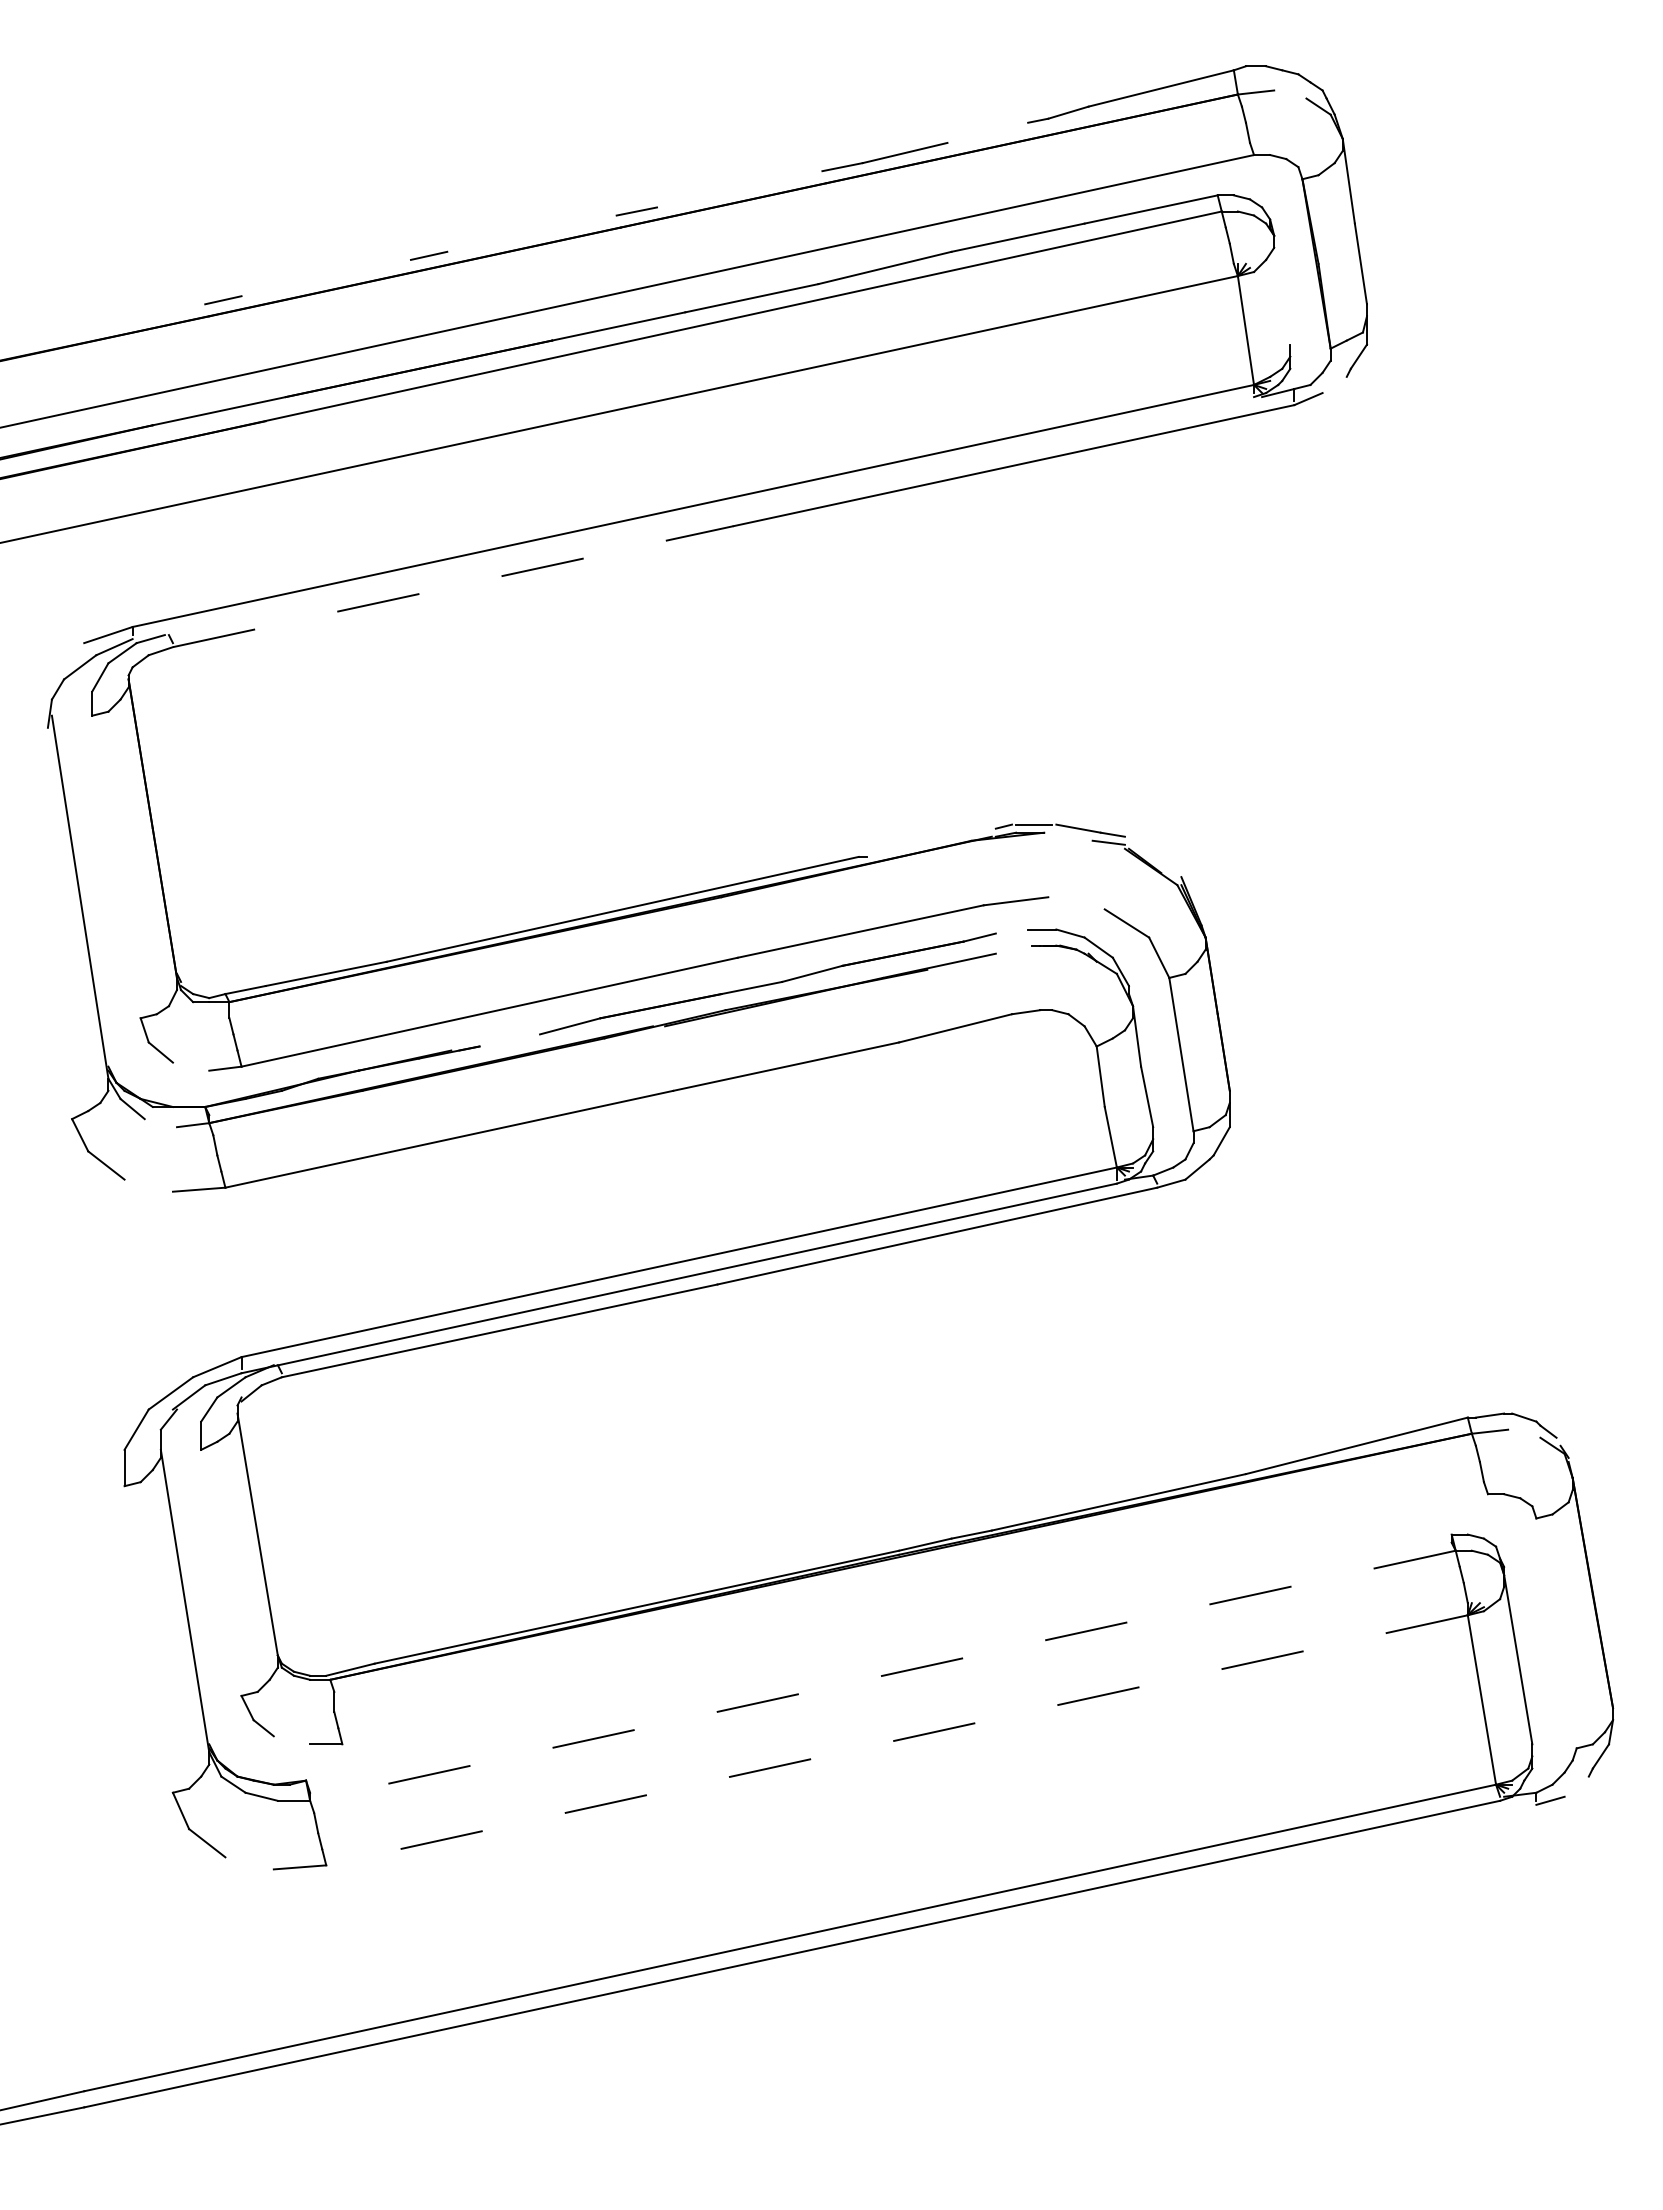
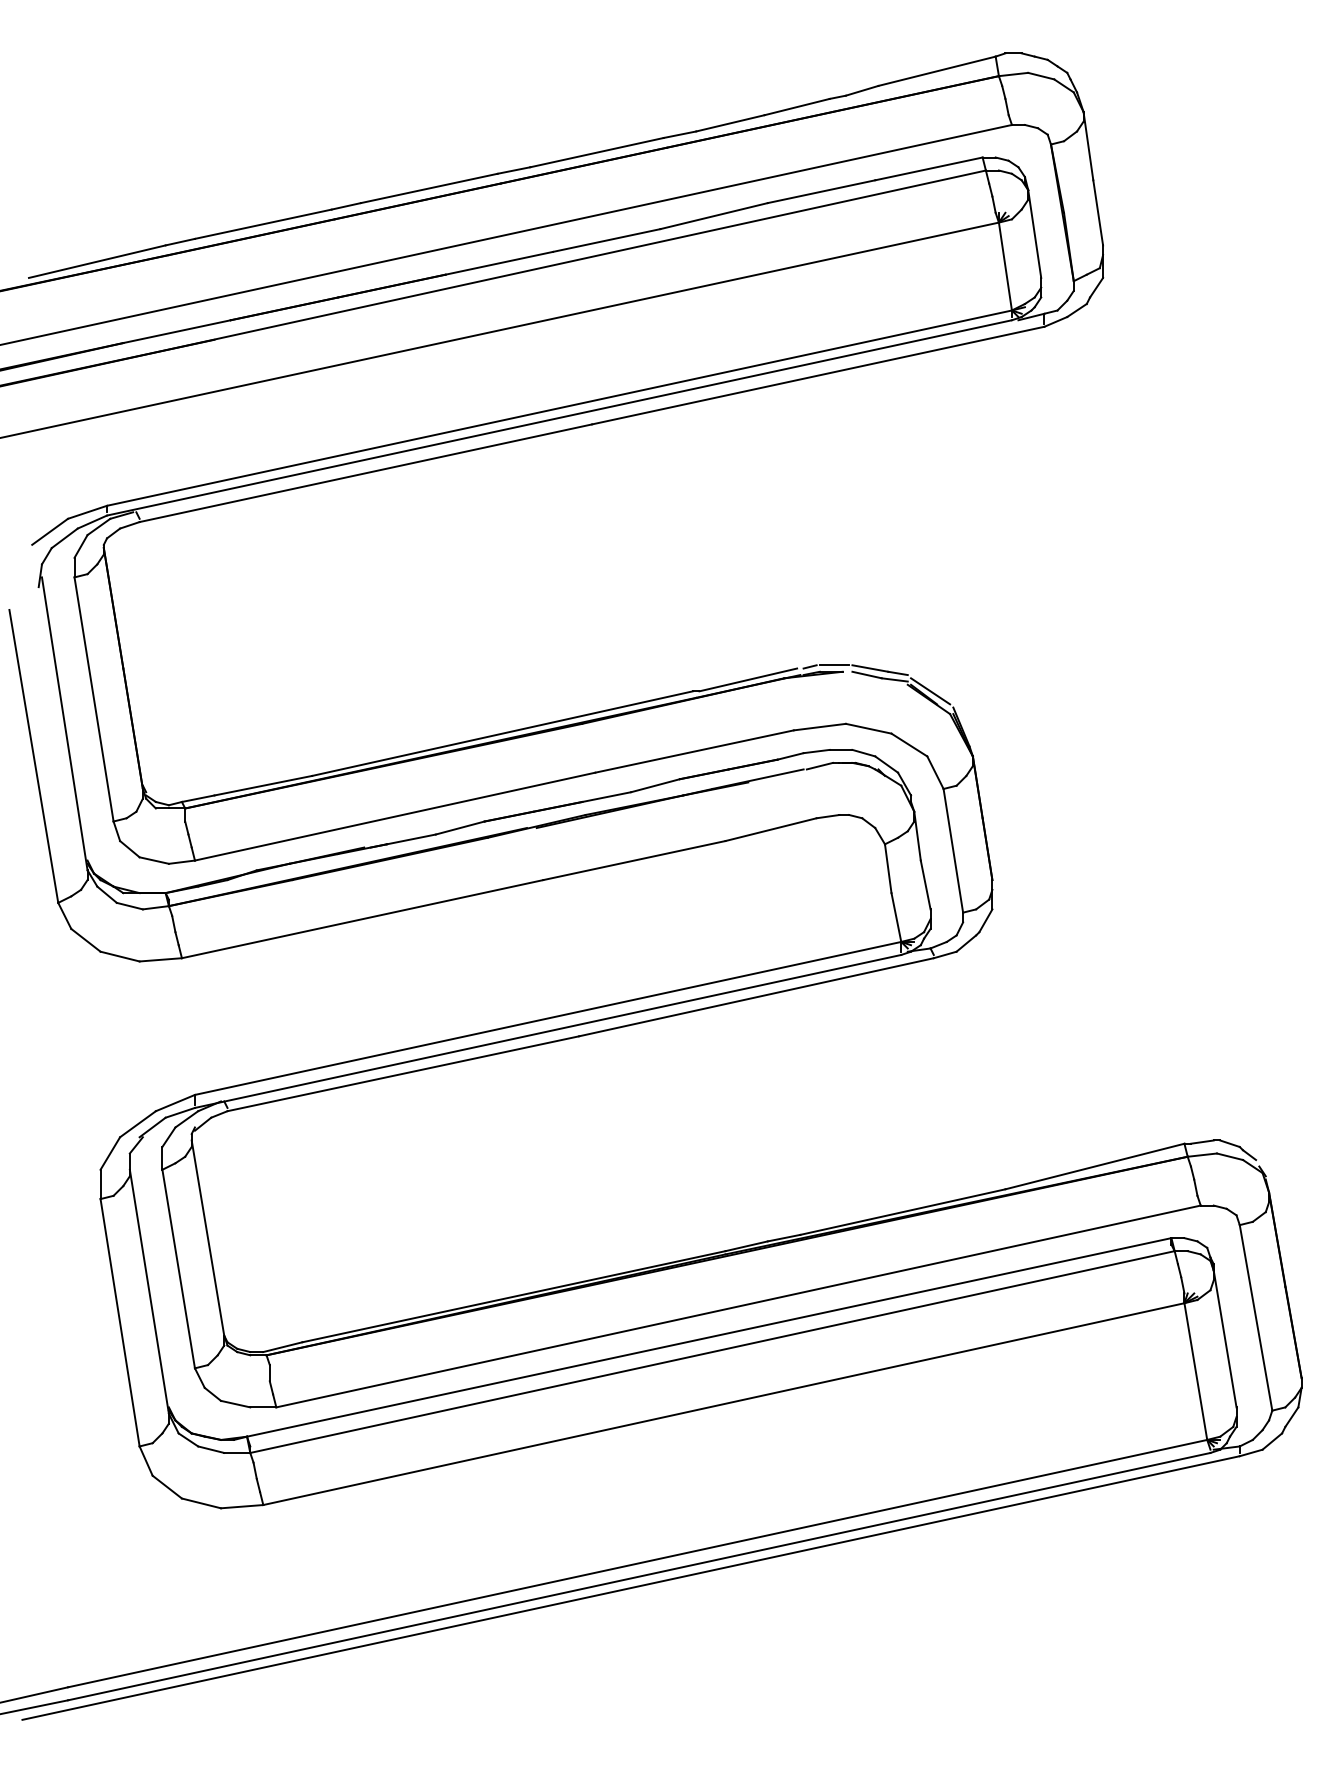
line: (1290, 94) -> (1041, 76), added
line: (987, 132) -> (796, 106), added
line: (739, 189) -> (596, 152), added
line: (531, 233) -> (428, 188), added
line: (325, 277) -> (262, 223), added
line: (1282, 289) -> (1034, 233), added
line: (120, 324) -> (97, 261), added
line: (1334, 384) -> (1076, 310), added
line: (693, 518) -> (559, 418), added
line: (453, 586) -> (365, 473), dashed -> solid
line: (61, 659) -> (49, 532), added
line: (1074, 836) -> (867, 674), added
line: (926, 842) -> (747, 679), added
line: (1152, 856) -> (930, 690), added
line: (116, 866) -> (94, 699), added
line: (1076, 903) -> (868, 728), added
line: (1011, 931) -> (816, 751), added
line: (41, 937) -> (33, 756), added
line: (1015, 949) -> (819, 766), added
line: (509, 1040) -> (411, 839), added
line: (190, 1066) -> (153, 860), added
line: (160, 1123) -> (129, 906), added
line: (148, 1185) -> (119, 956), added
line: (1524, 1433) -> (1230, 1156), added
line: (221, 1572) -> (178, 1268), added
line: (914, 1619) -> (737, 1306), added
line: (1556, 1633) -> (1256, 1317), added
line: (148, 1639) -> (119, 1322), added
line: (878, 1657) -> (708, 1337), added
line: (882, 1675) -> (712, 1351), dashed -> solid
line: (291, 1740) -> (235, 1404), added
line: (896, 1740) -> (723, 1404), dashed -> solid
line: (1576, 1786) -> (1272, 1441), added
line: (249, 1863) -> (201, 1503), added
line: (781, 1967) -> (630, 1587), added

